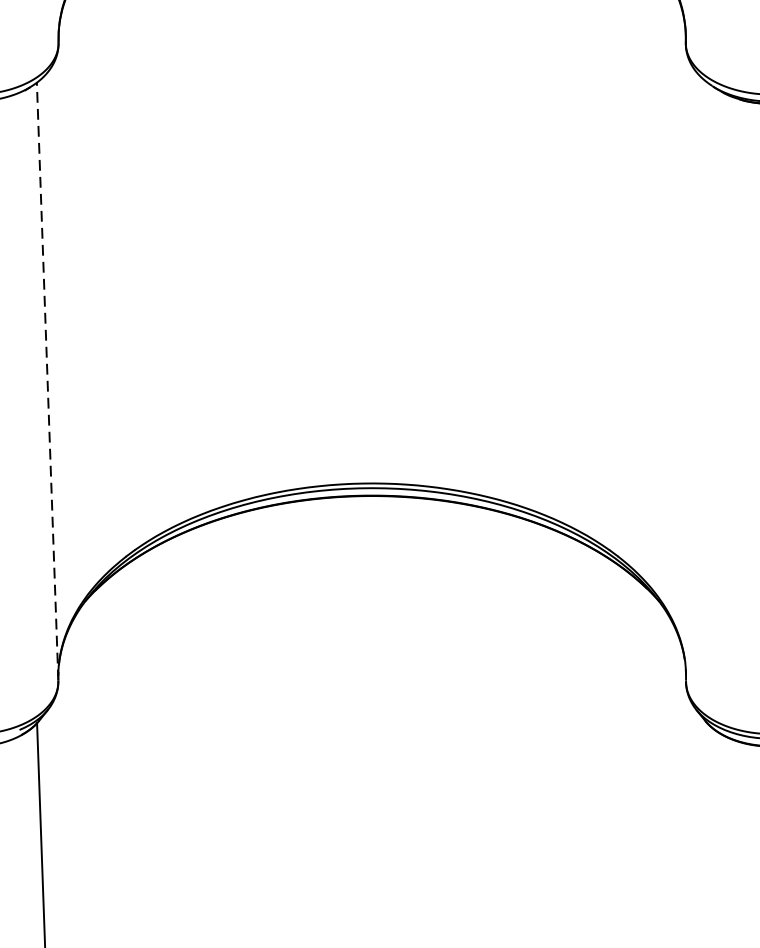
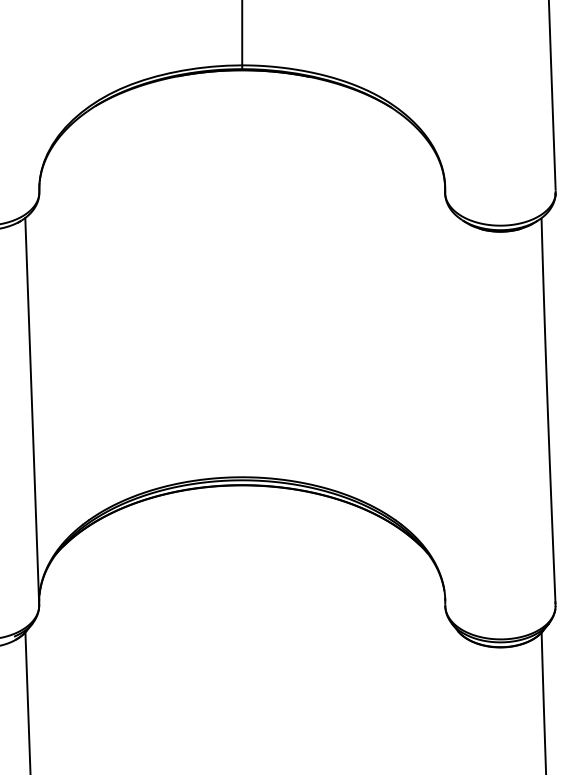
line: (48, 381) -> (32, 411), dashed -> solid

